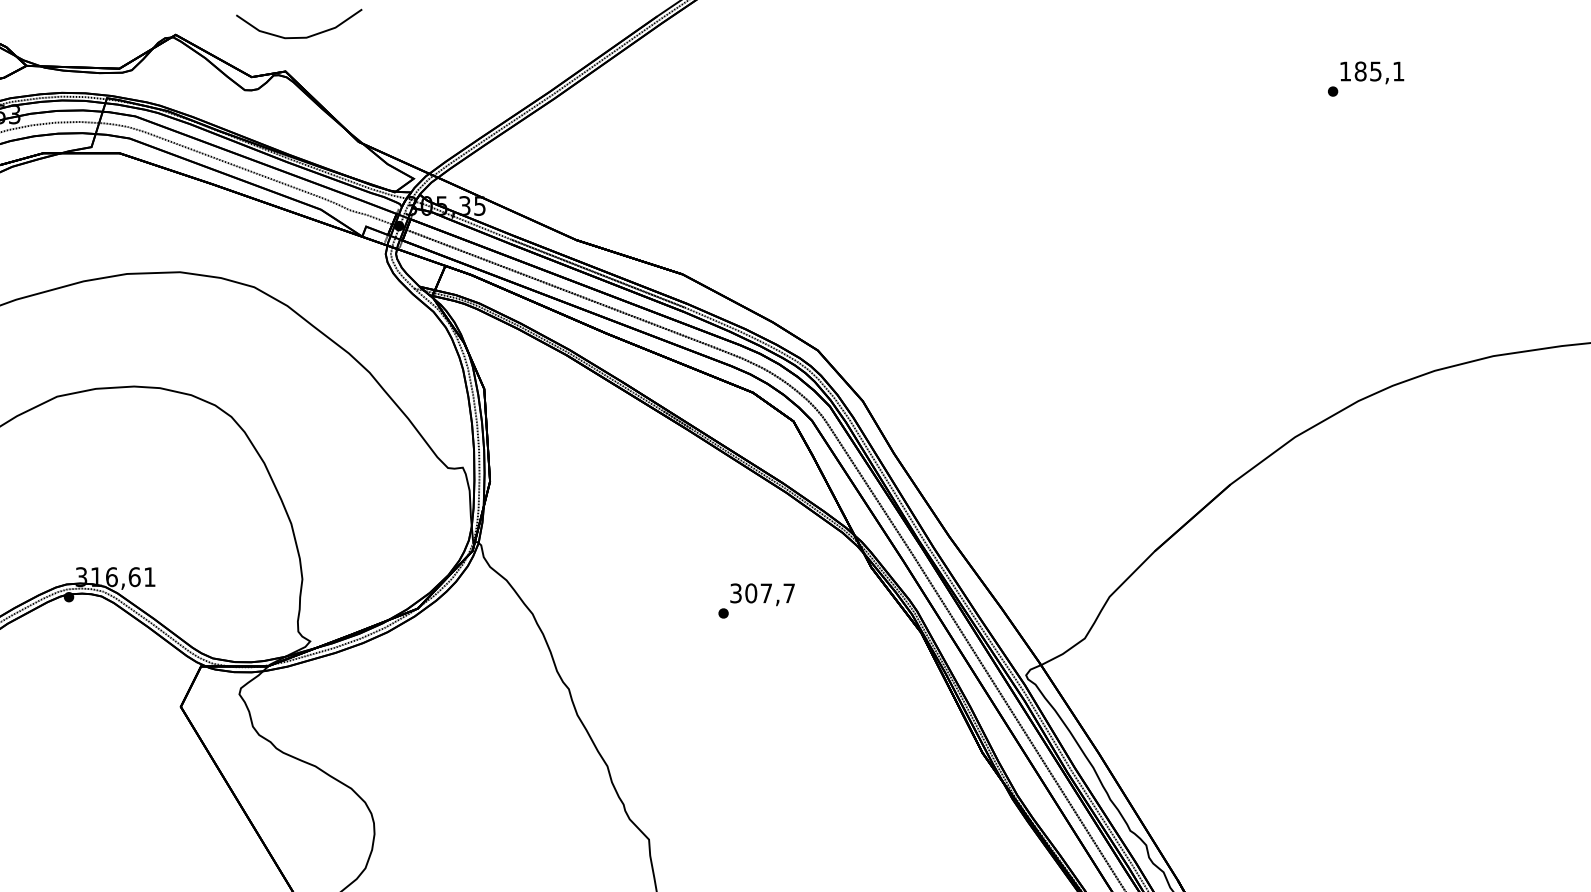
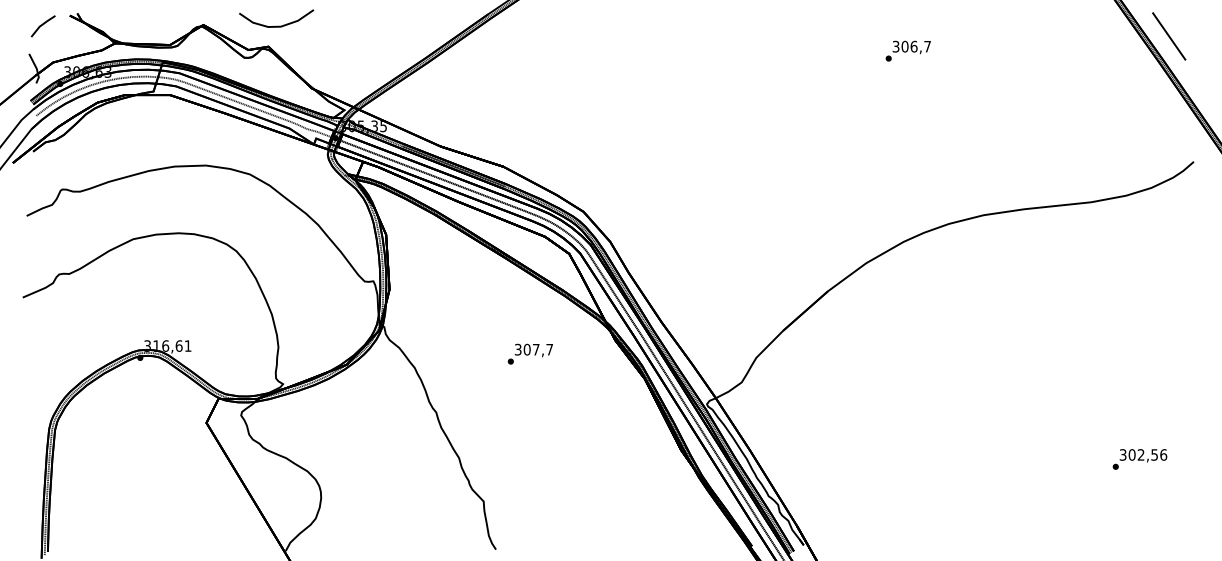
text: (1371, 71) -> (911, 46), 185,1 -> 306,7
text: (755, 599) -> (529, 353), moved

